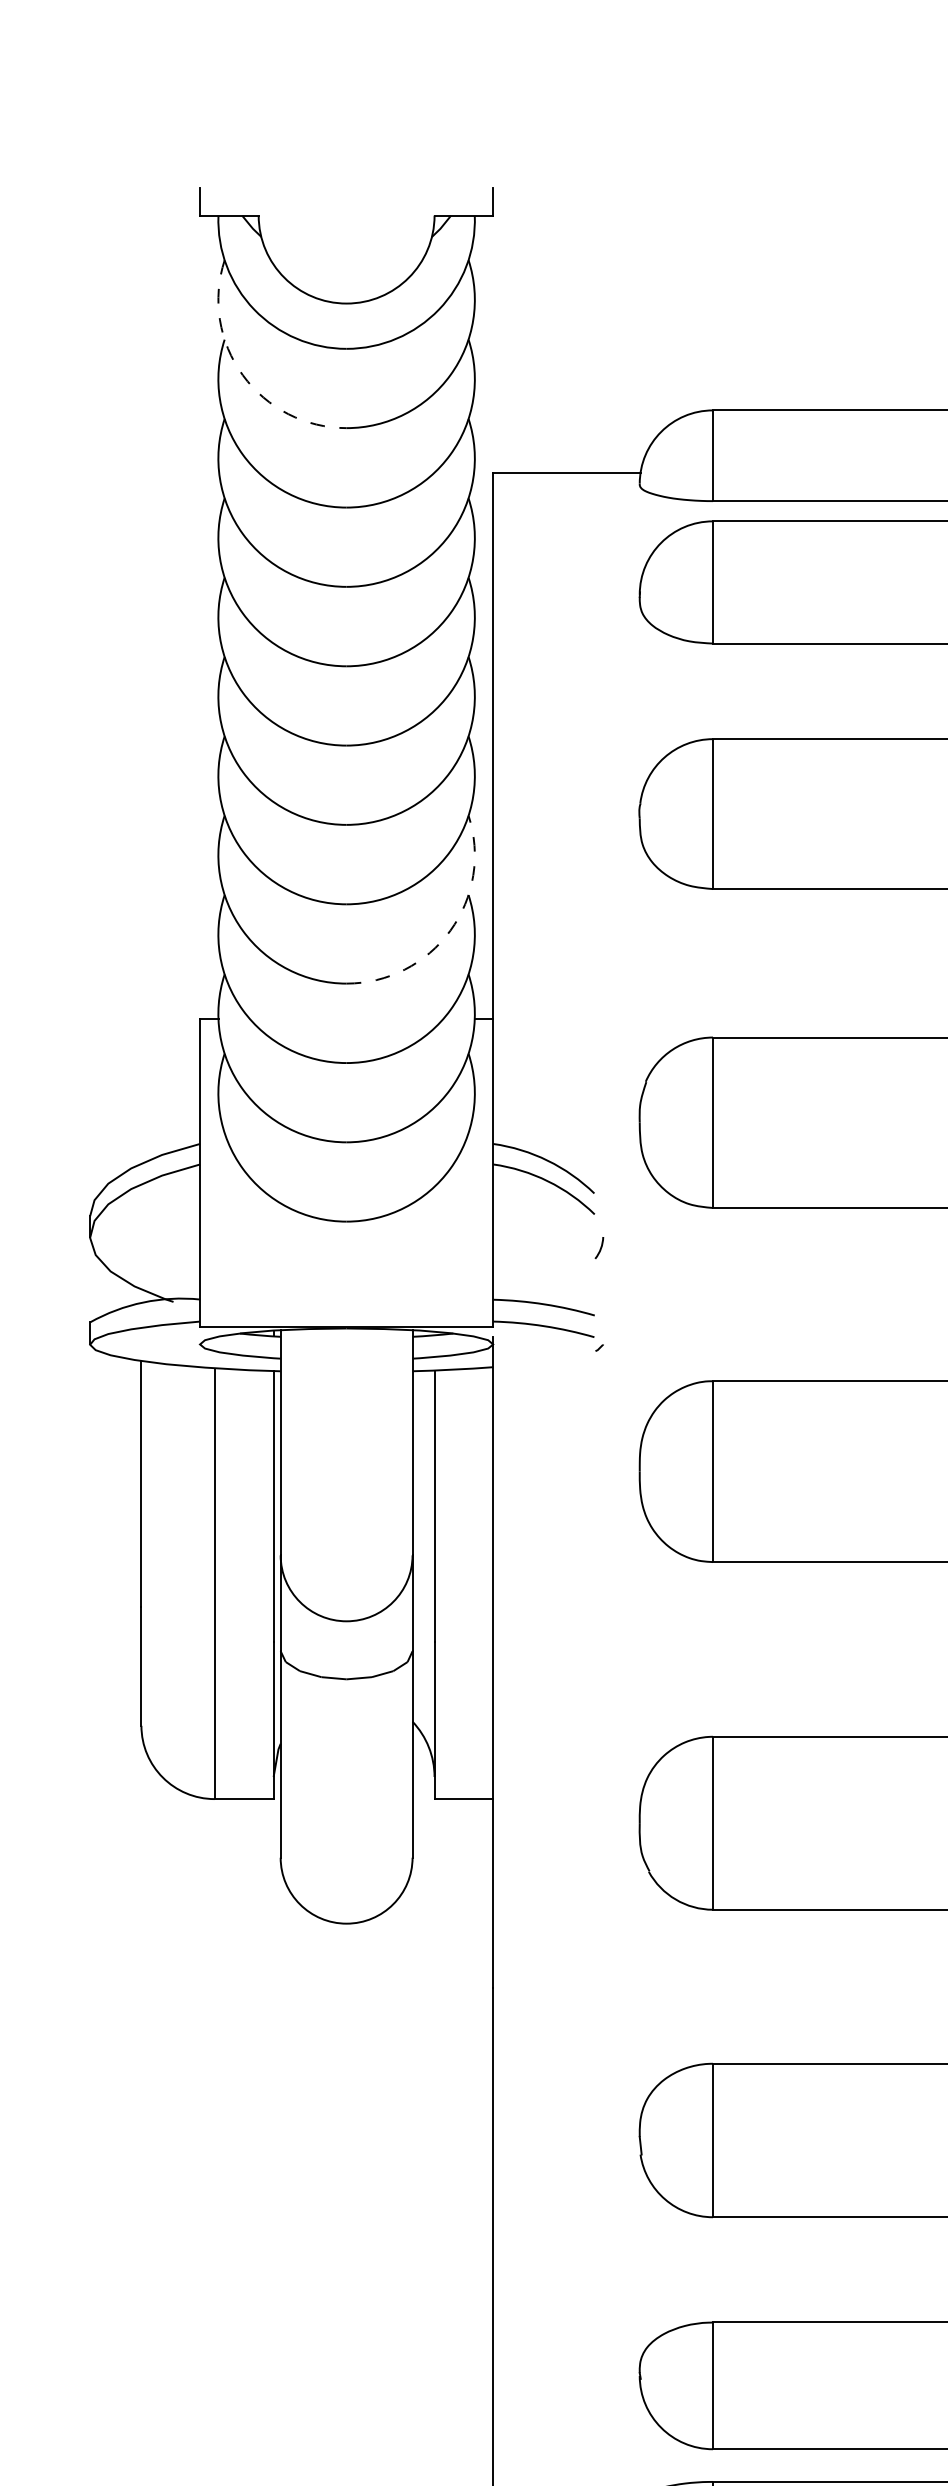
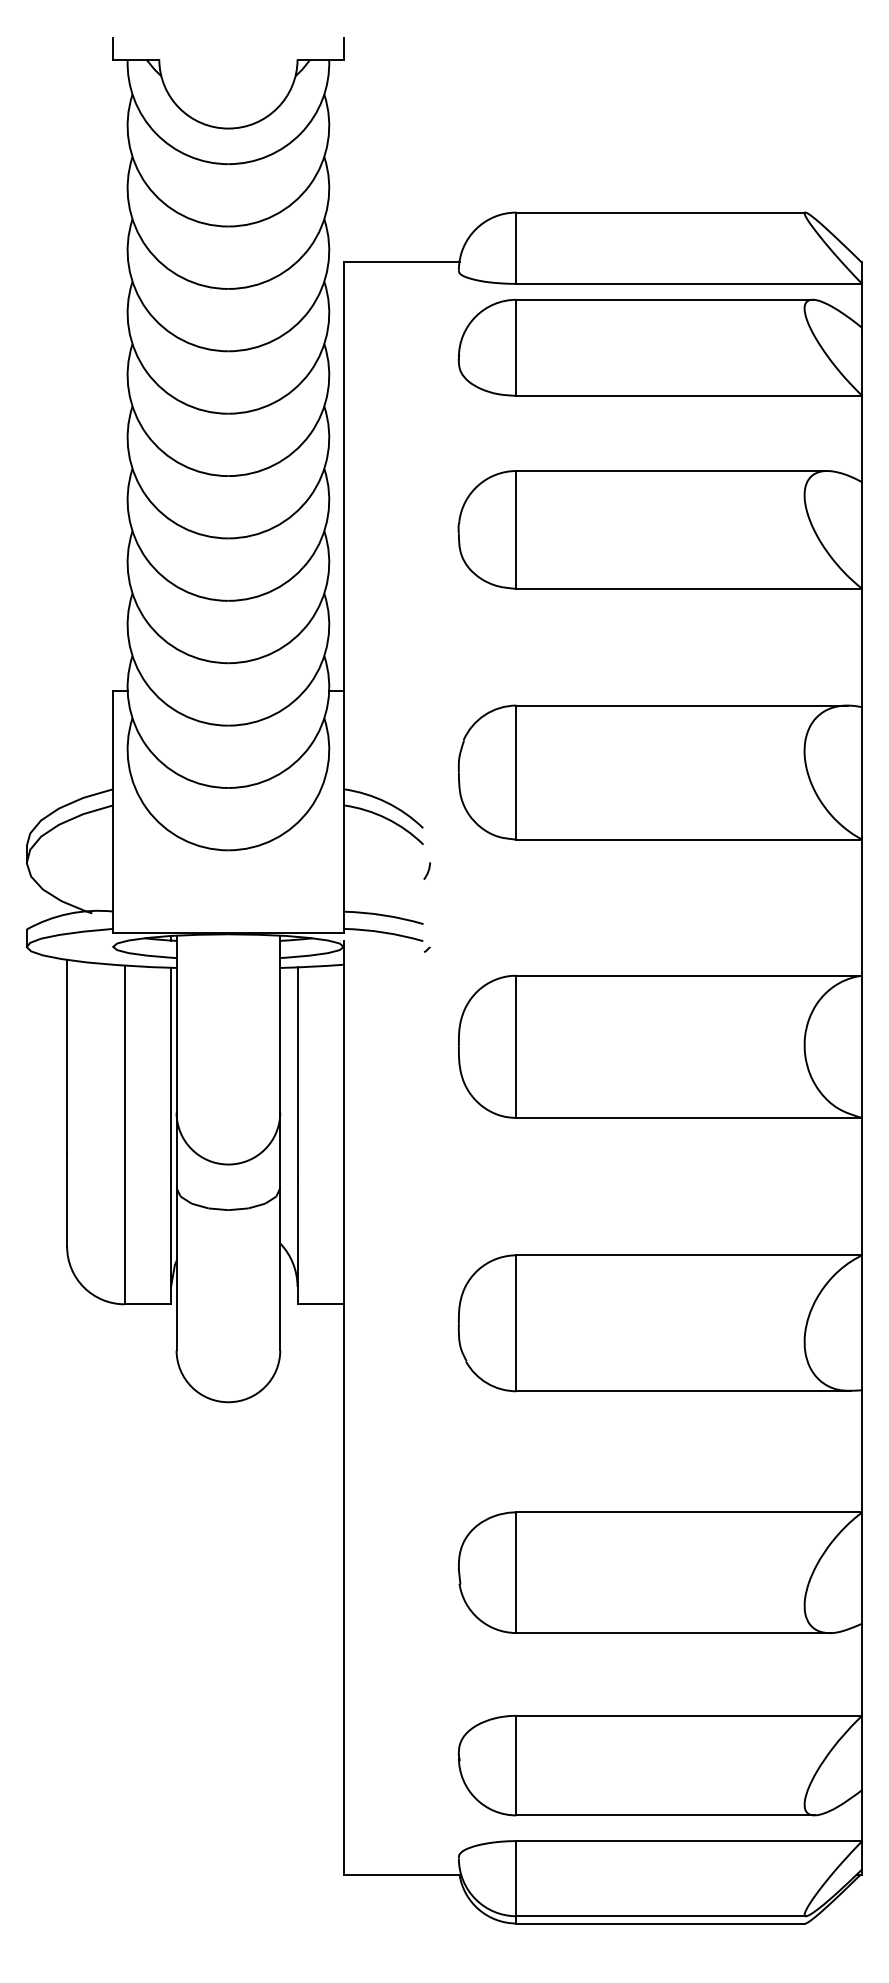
arc: (242, 374) -> (146, 184), dashed -> solid
arc: (451, 930) -> (310, 621), dashed -> solid

